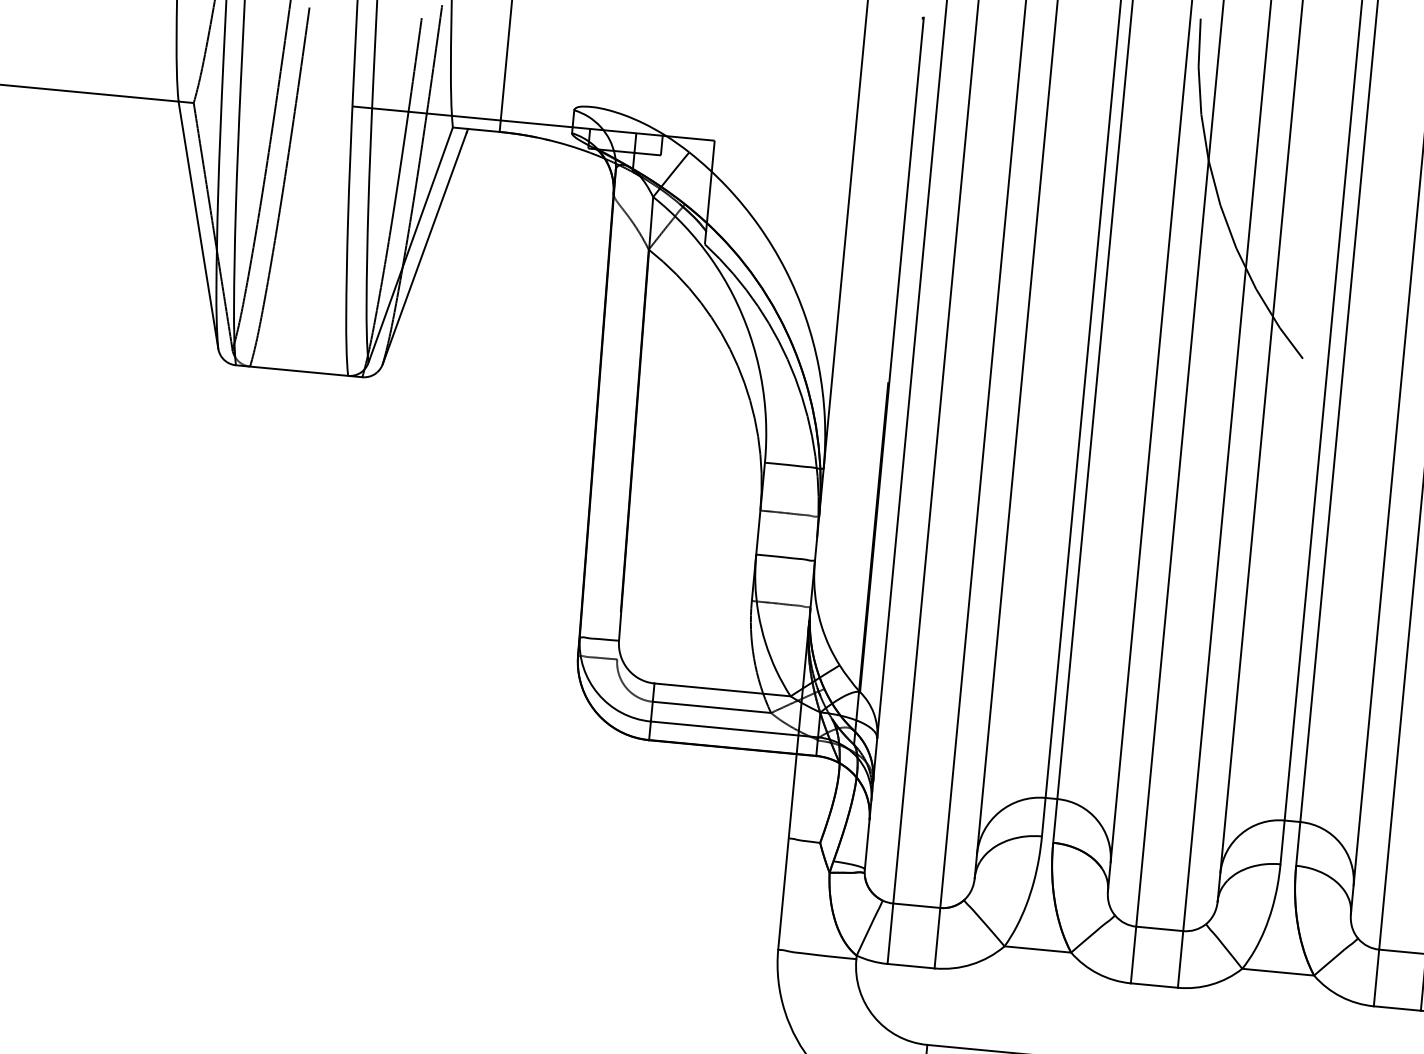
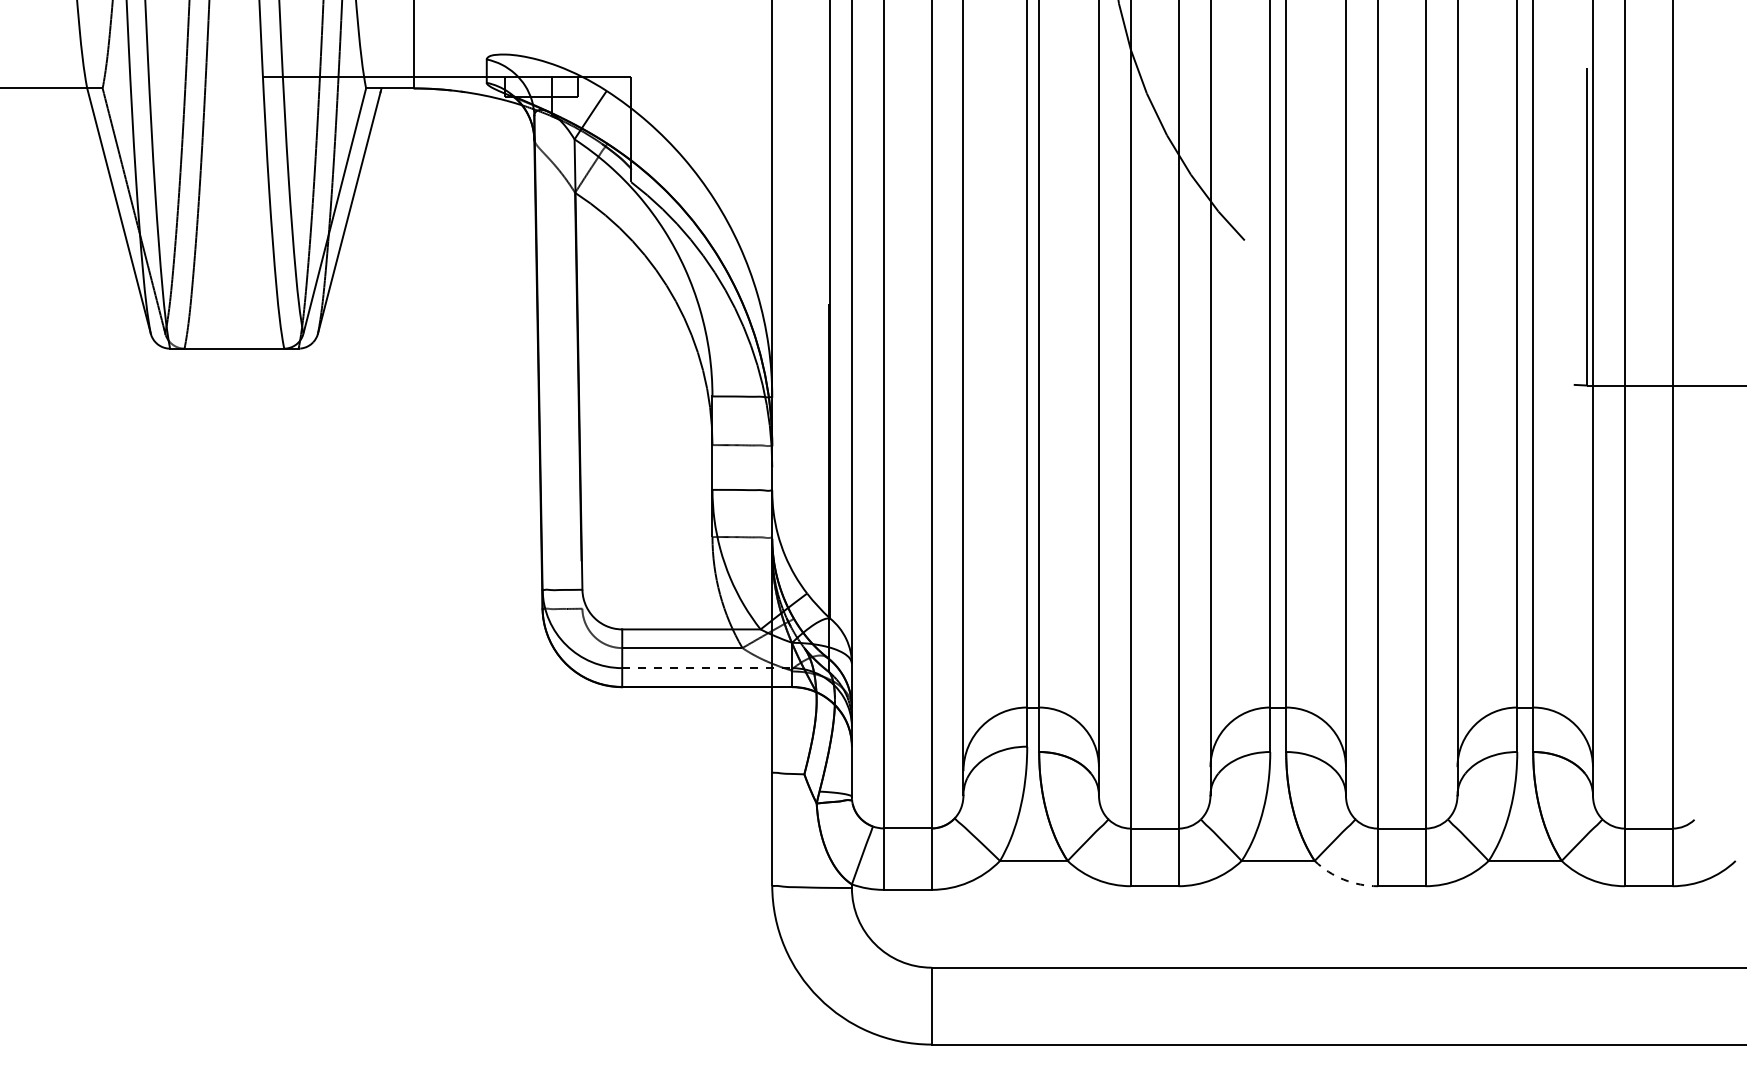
line: (734, 729) -> (707, 668), solid -> dashed
arc: (1340, 996) -> (1343, 879), solid -> dashed

